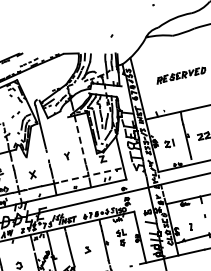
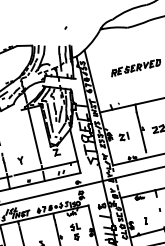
line: (80, 140) -> (34, 133), dashed -> solid
part: (66, 155) -> (19, 159), moved
line: (92, 174) -> (46, 167), dashed -> solid

